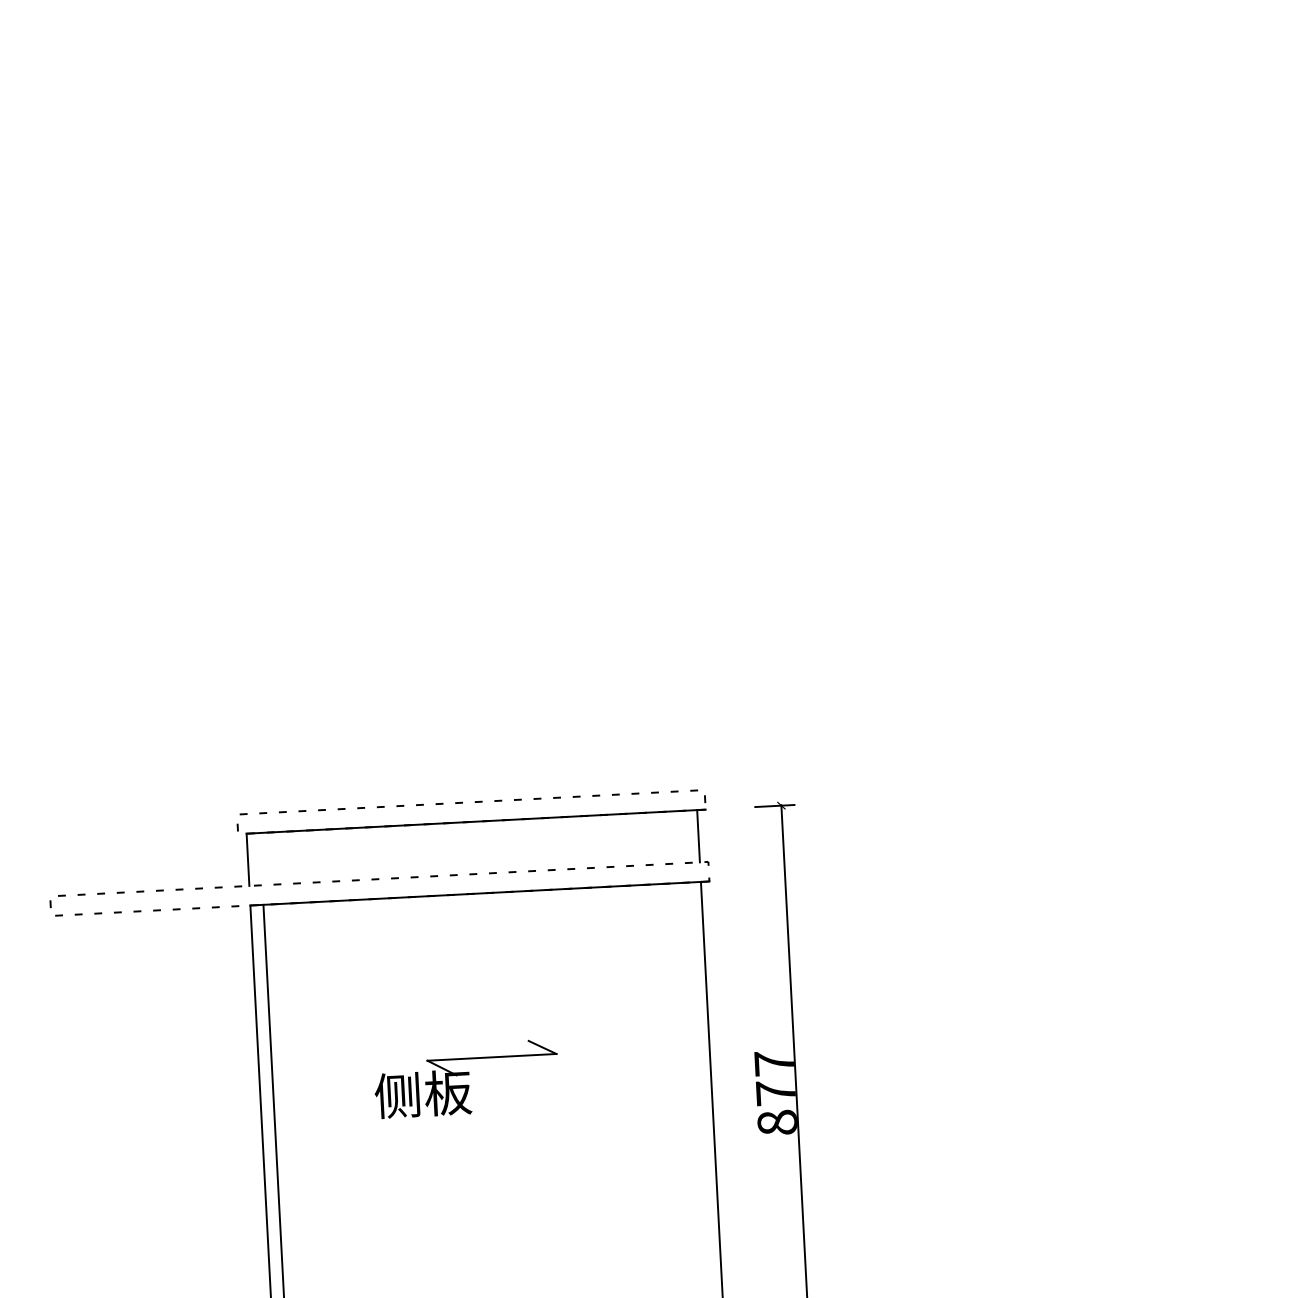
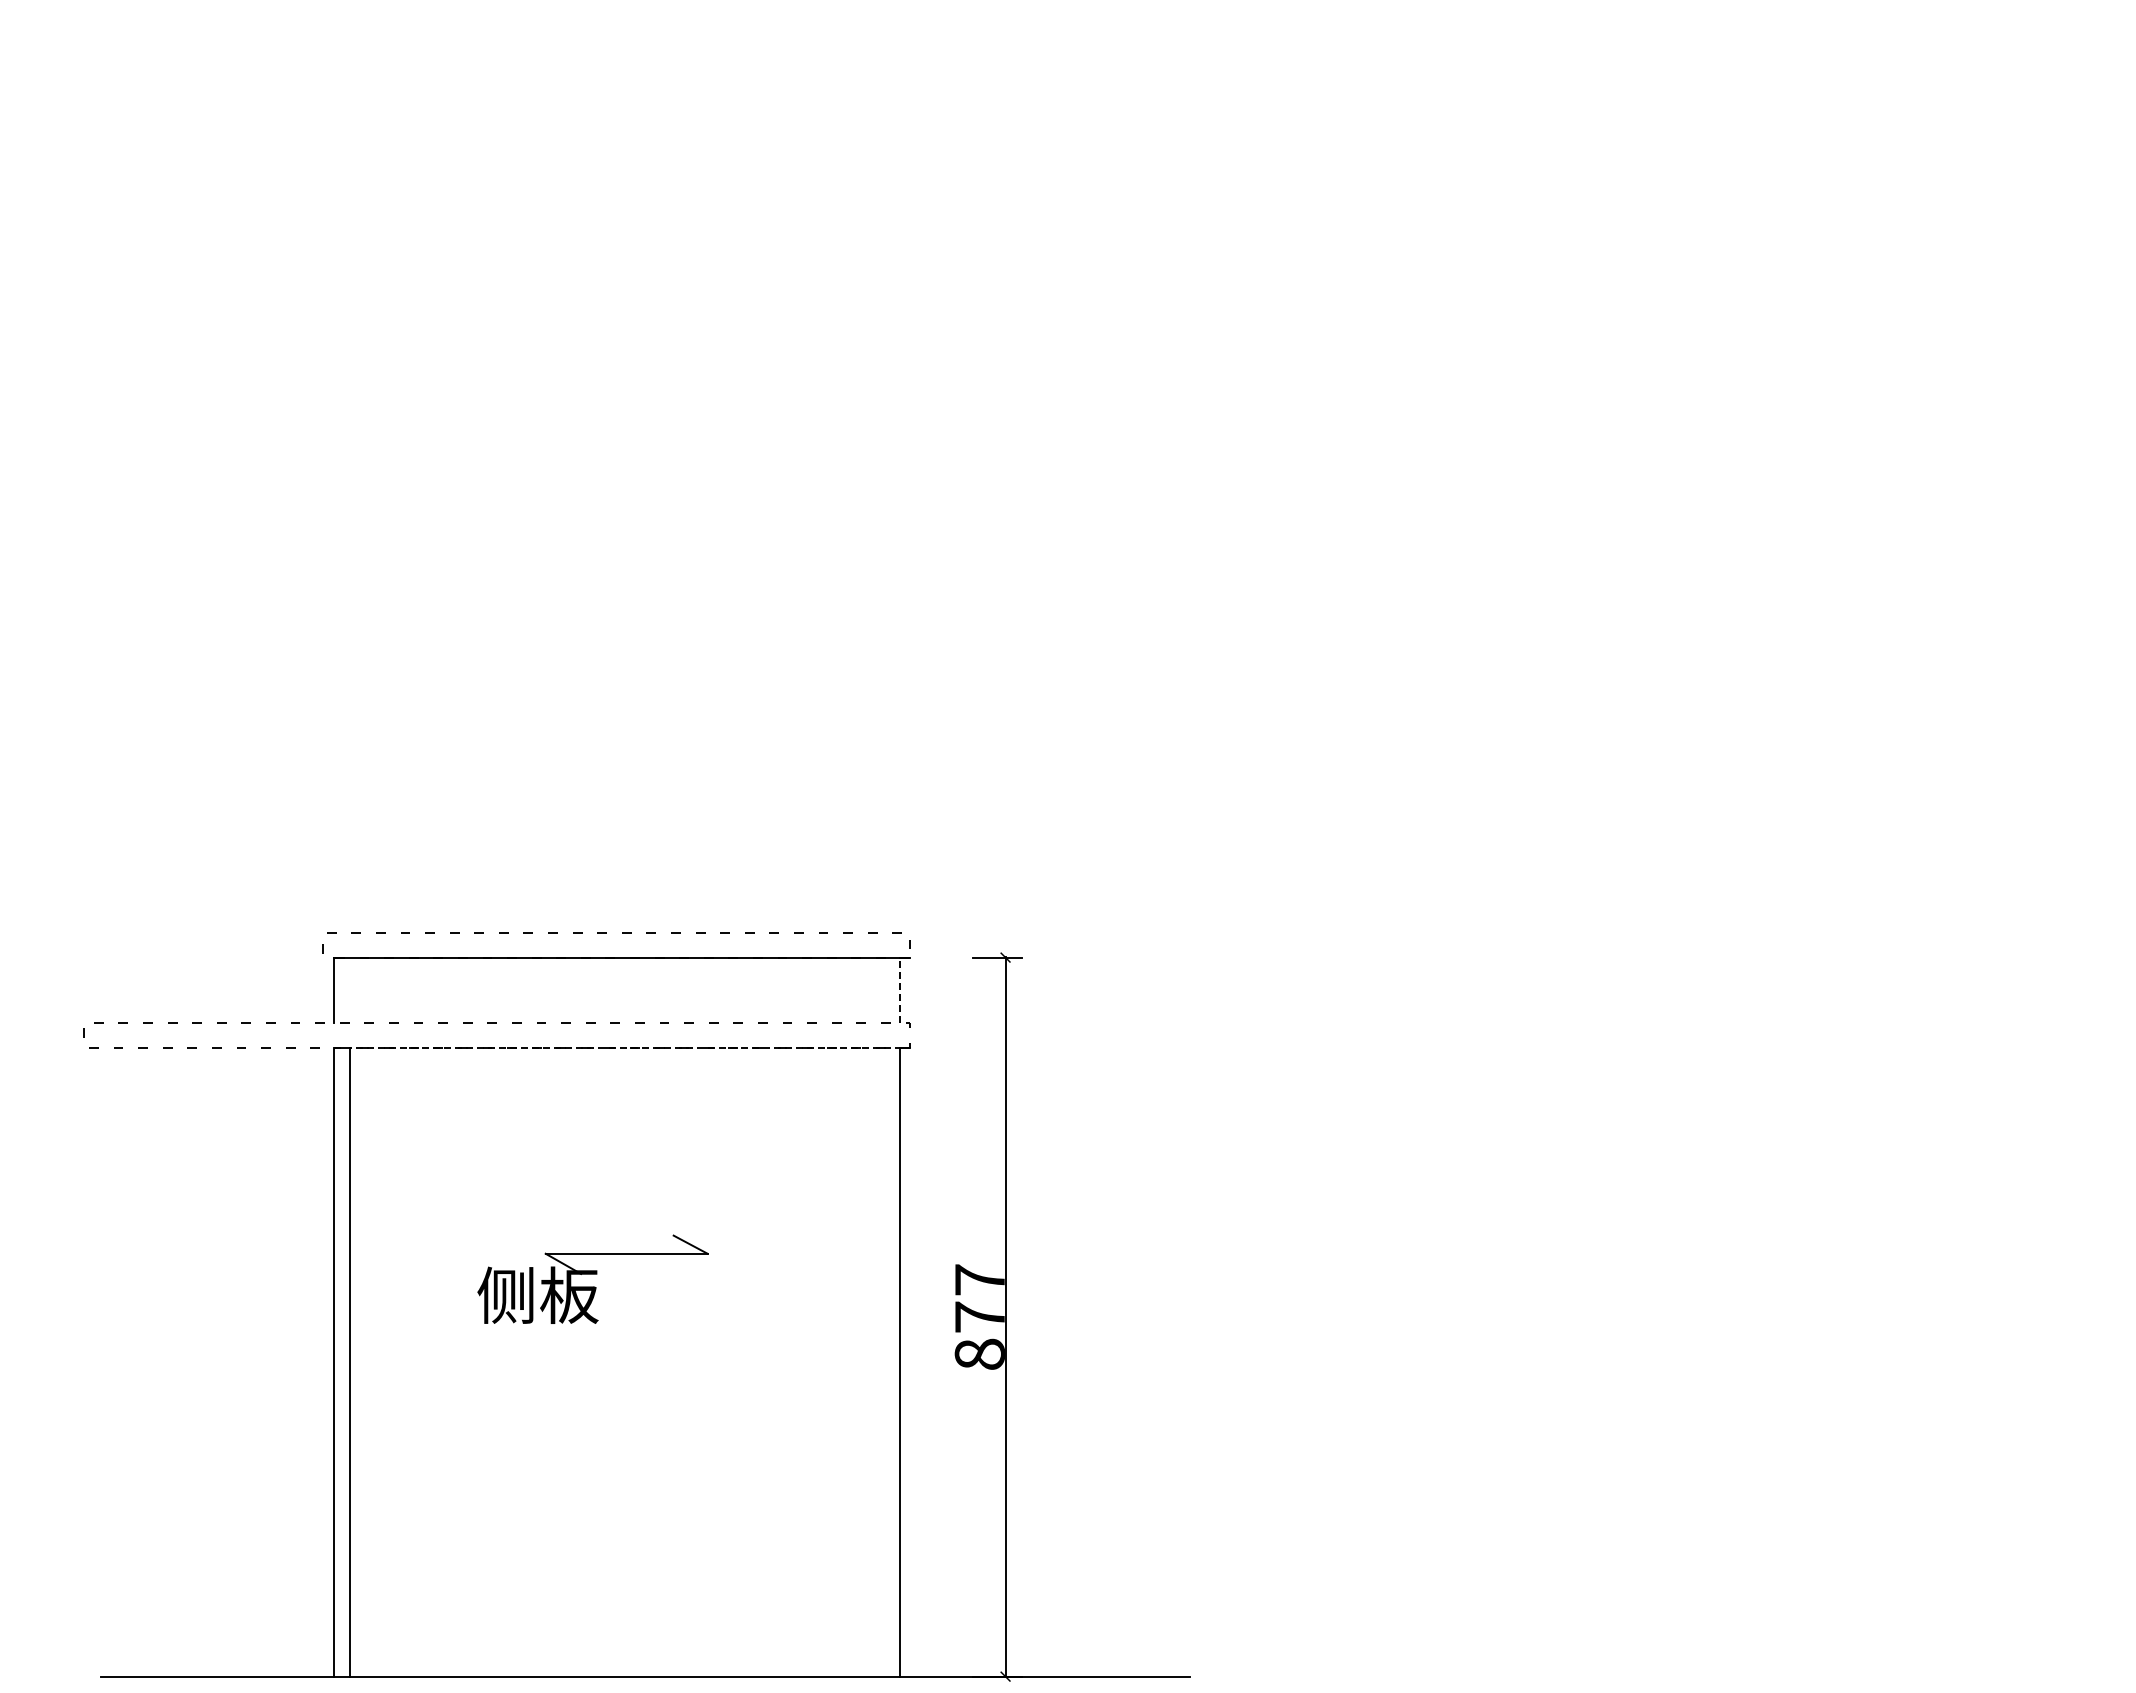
line: (698, 836) -> (899, 990), solid -> dashed
line: (475, 893) -> (616, 1047), solid -> dashed

